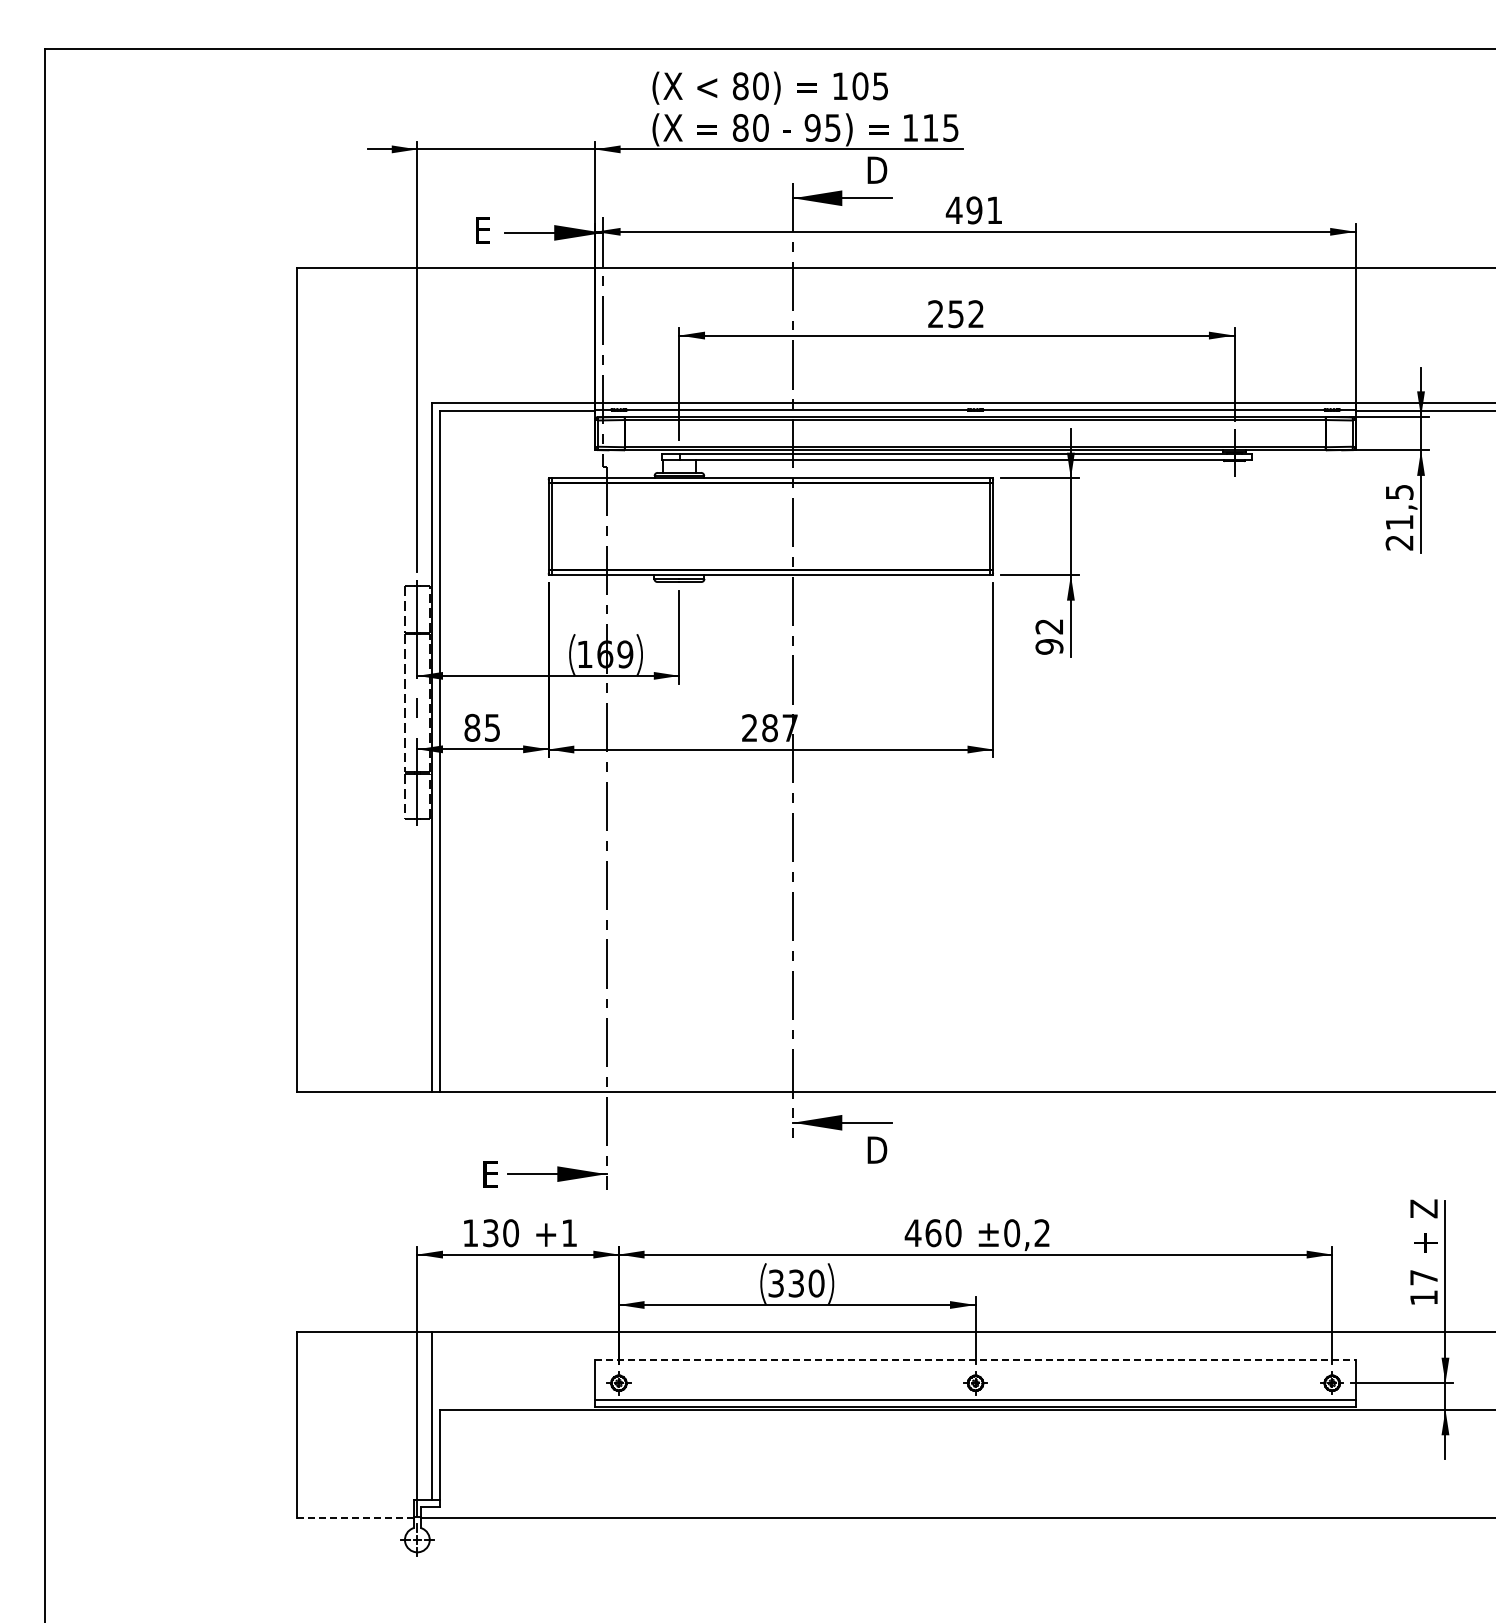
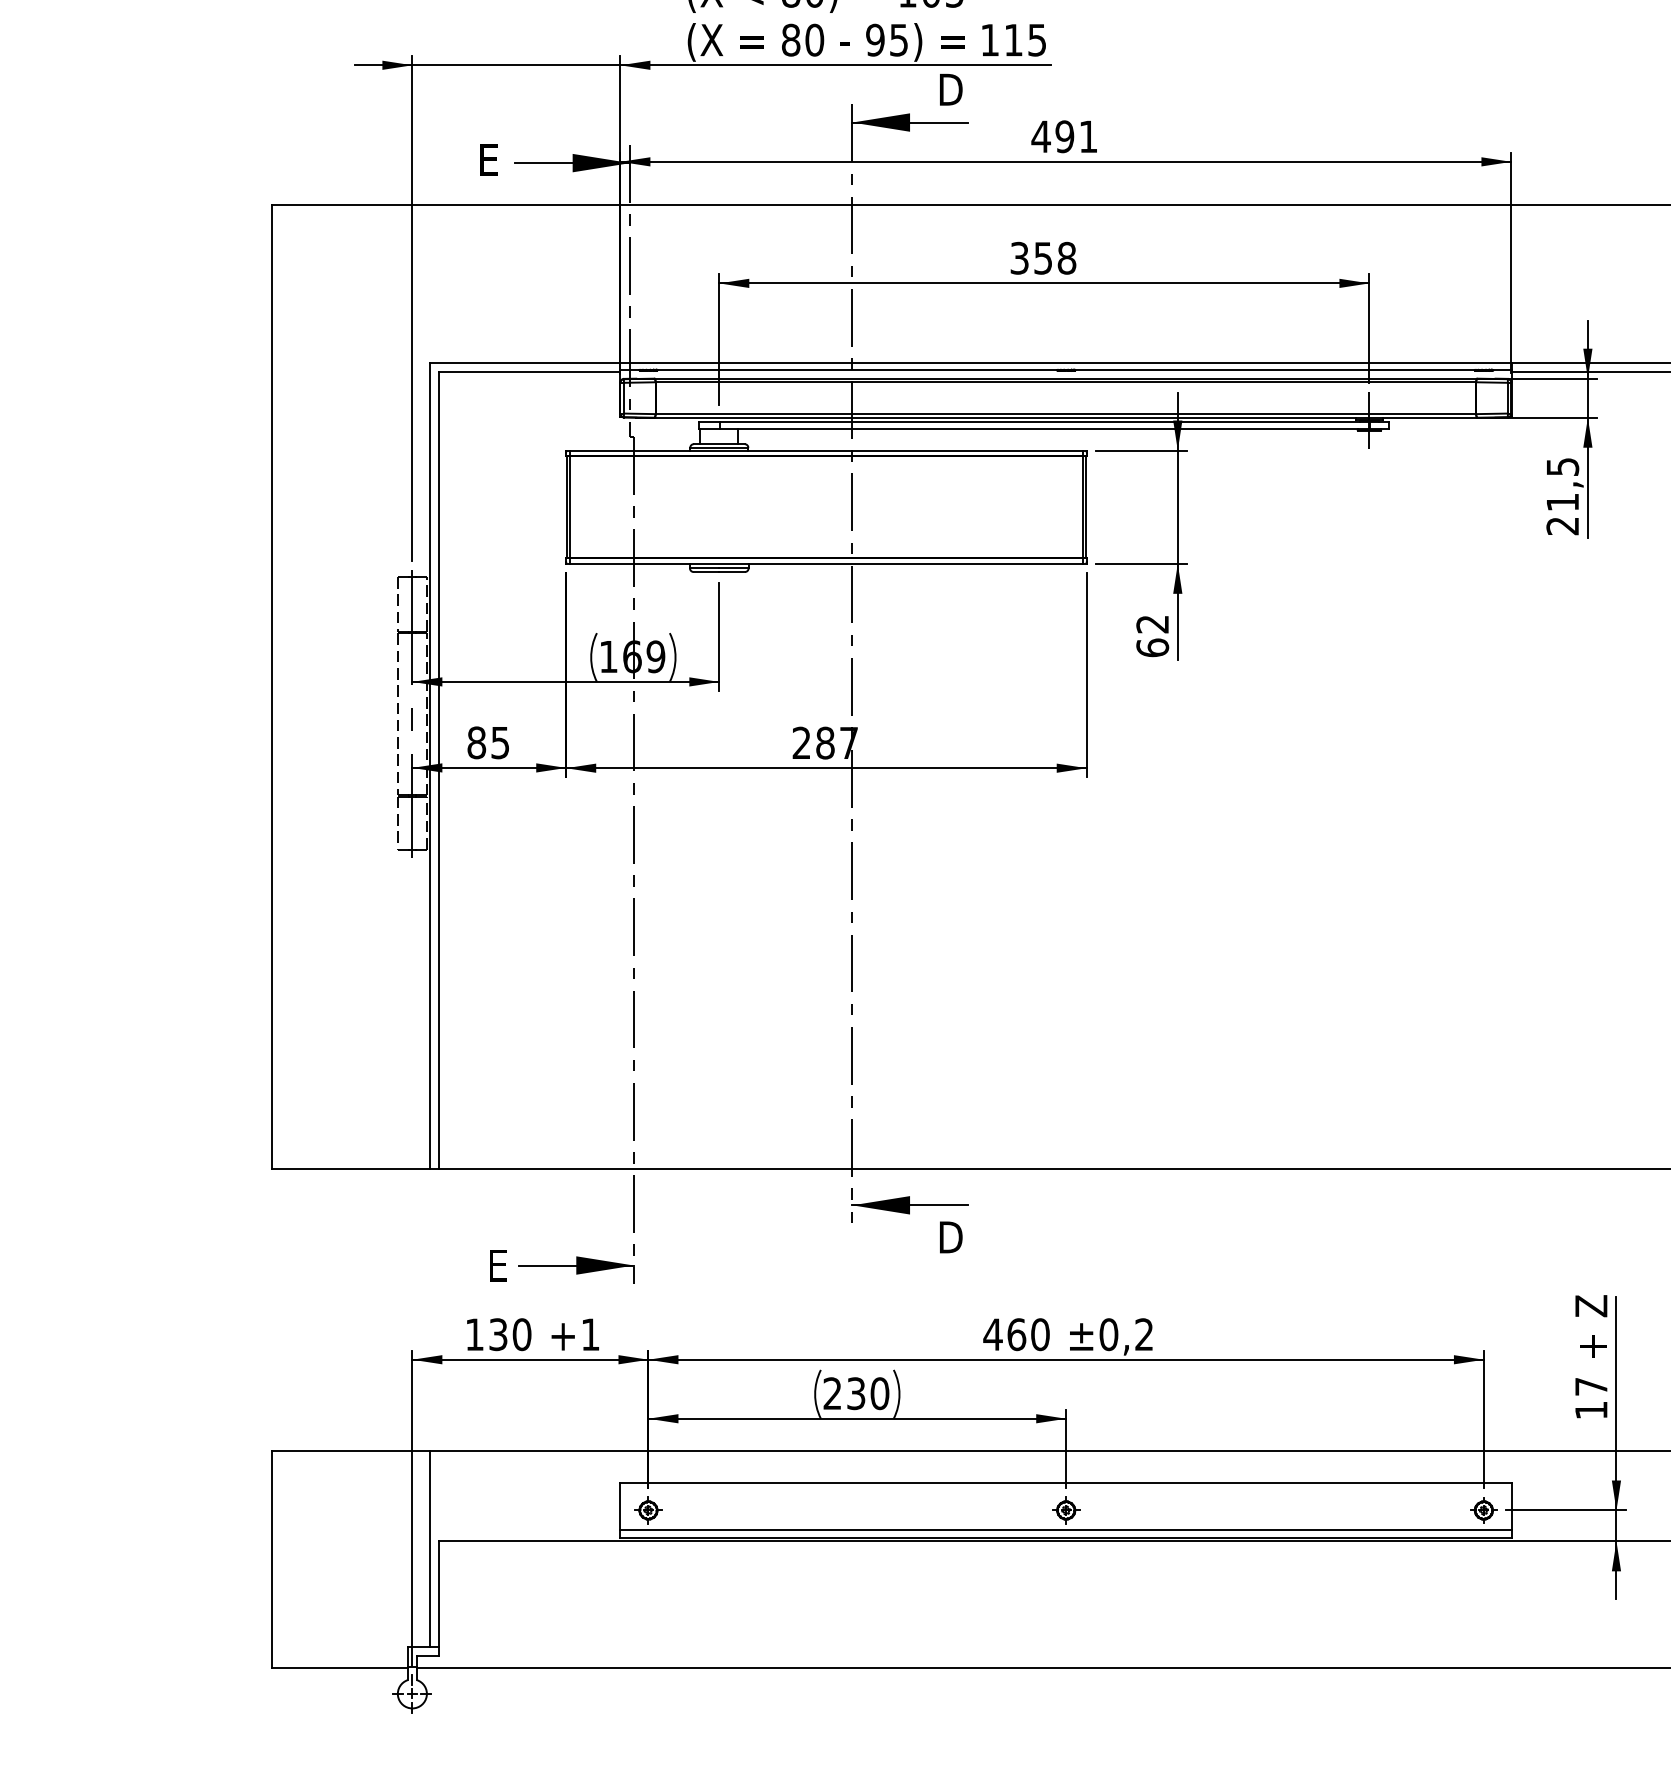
text: (956, 314) -> (1043, 258), 252 -> 358
text: (1049, 646) -> (1152, 647), 92 -> 62
text: (775, 1283) -> (831, 1393), 330 -> 230
line: (975, 1360) -> (1066, 1483), dashed -> solid
line: (355, 1518) -> (339, 1668), dashed -> solid

